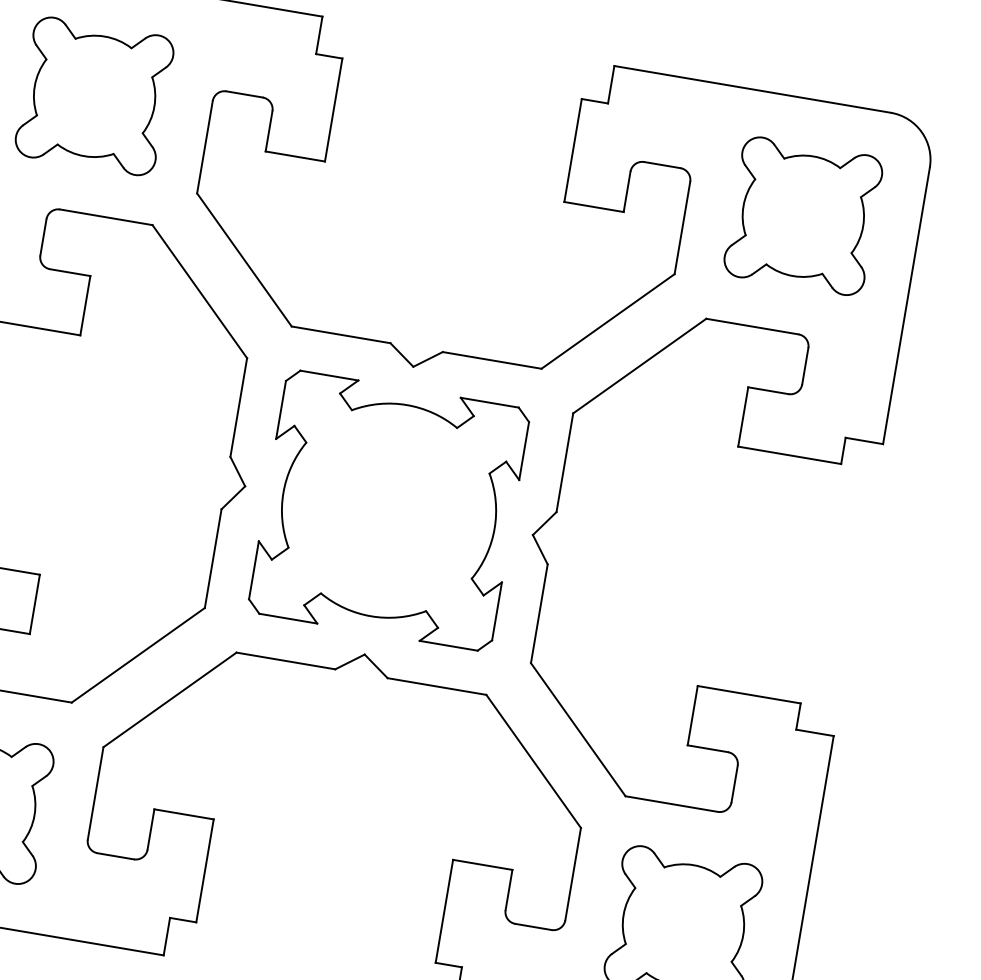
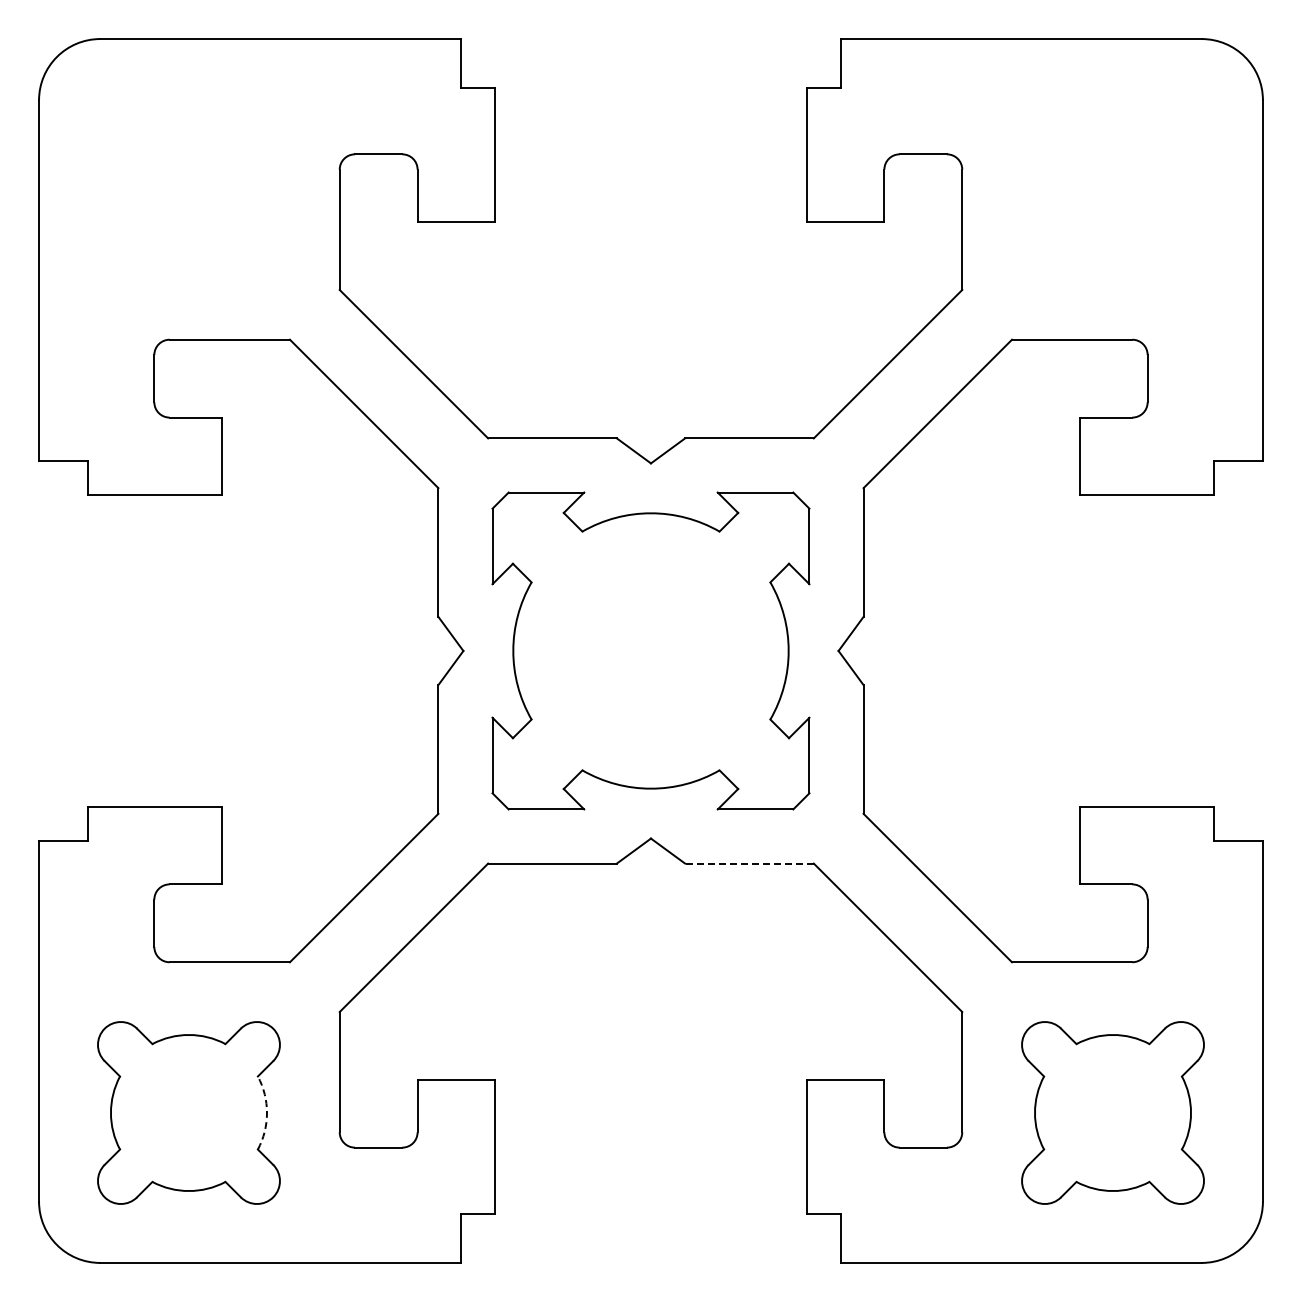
part: (94, 95) -> (188, 188), removed
part: (803, 215) -> (1112, 188), removed
line: (436, 686) -> (748, 863), solid -> dashed
arc: (34, 815) -> (267, 1113), solid -> dashed

